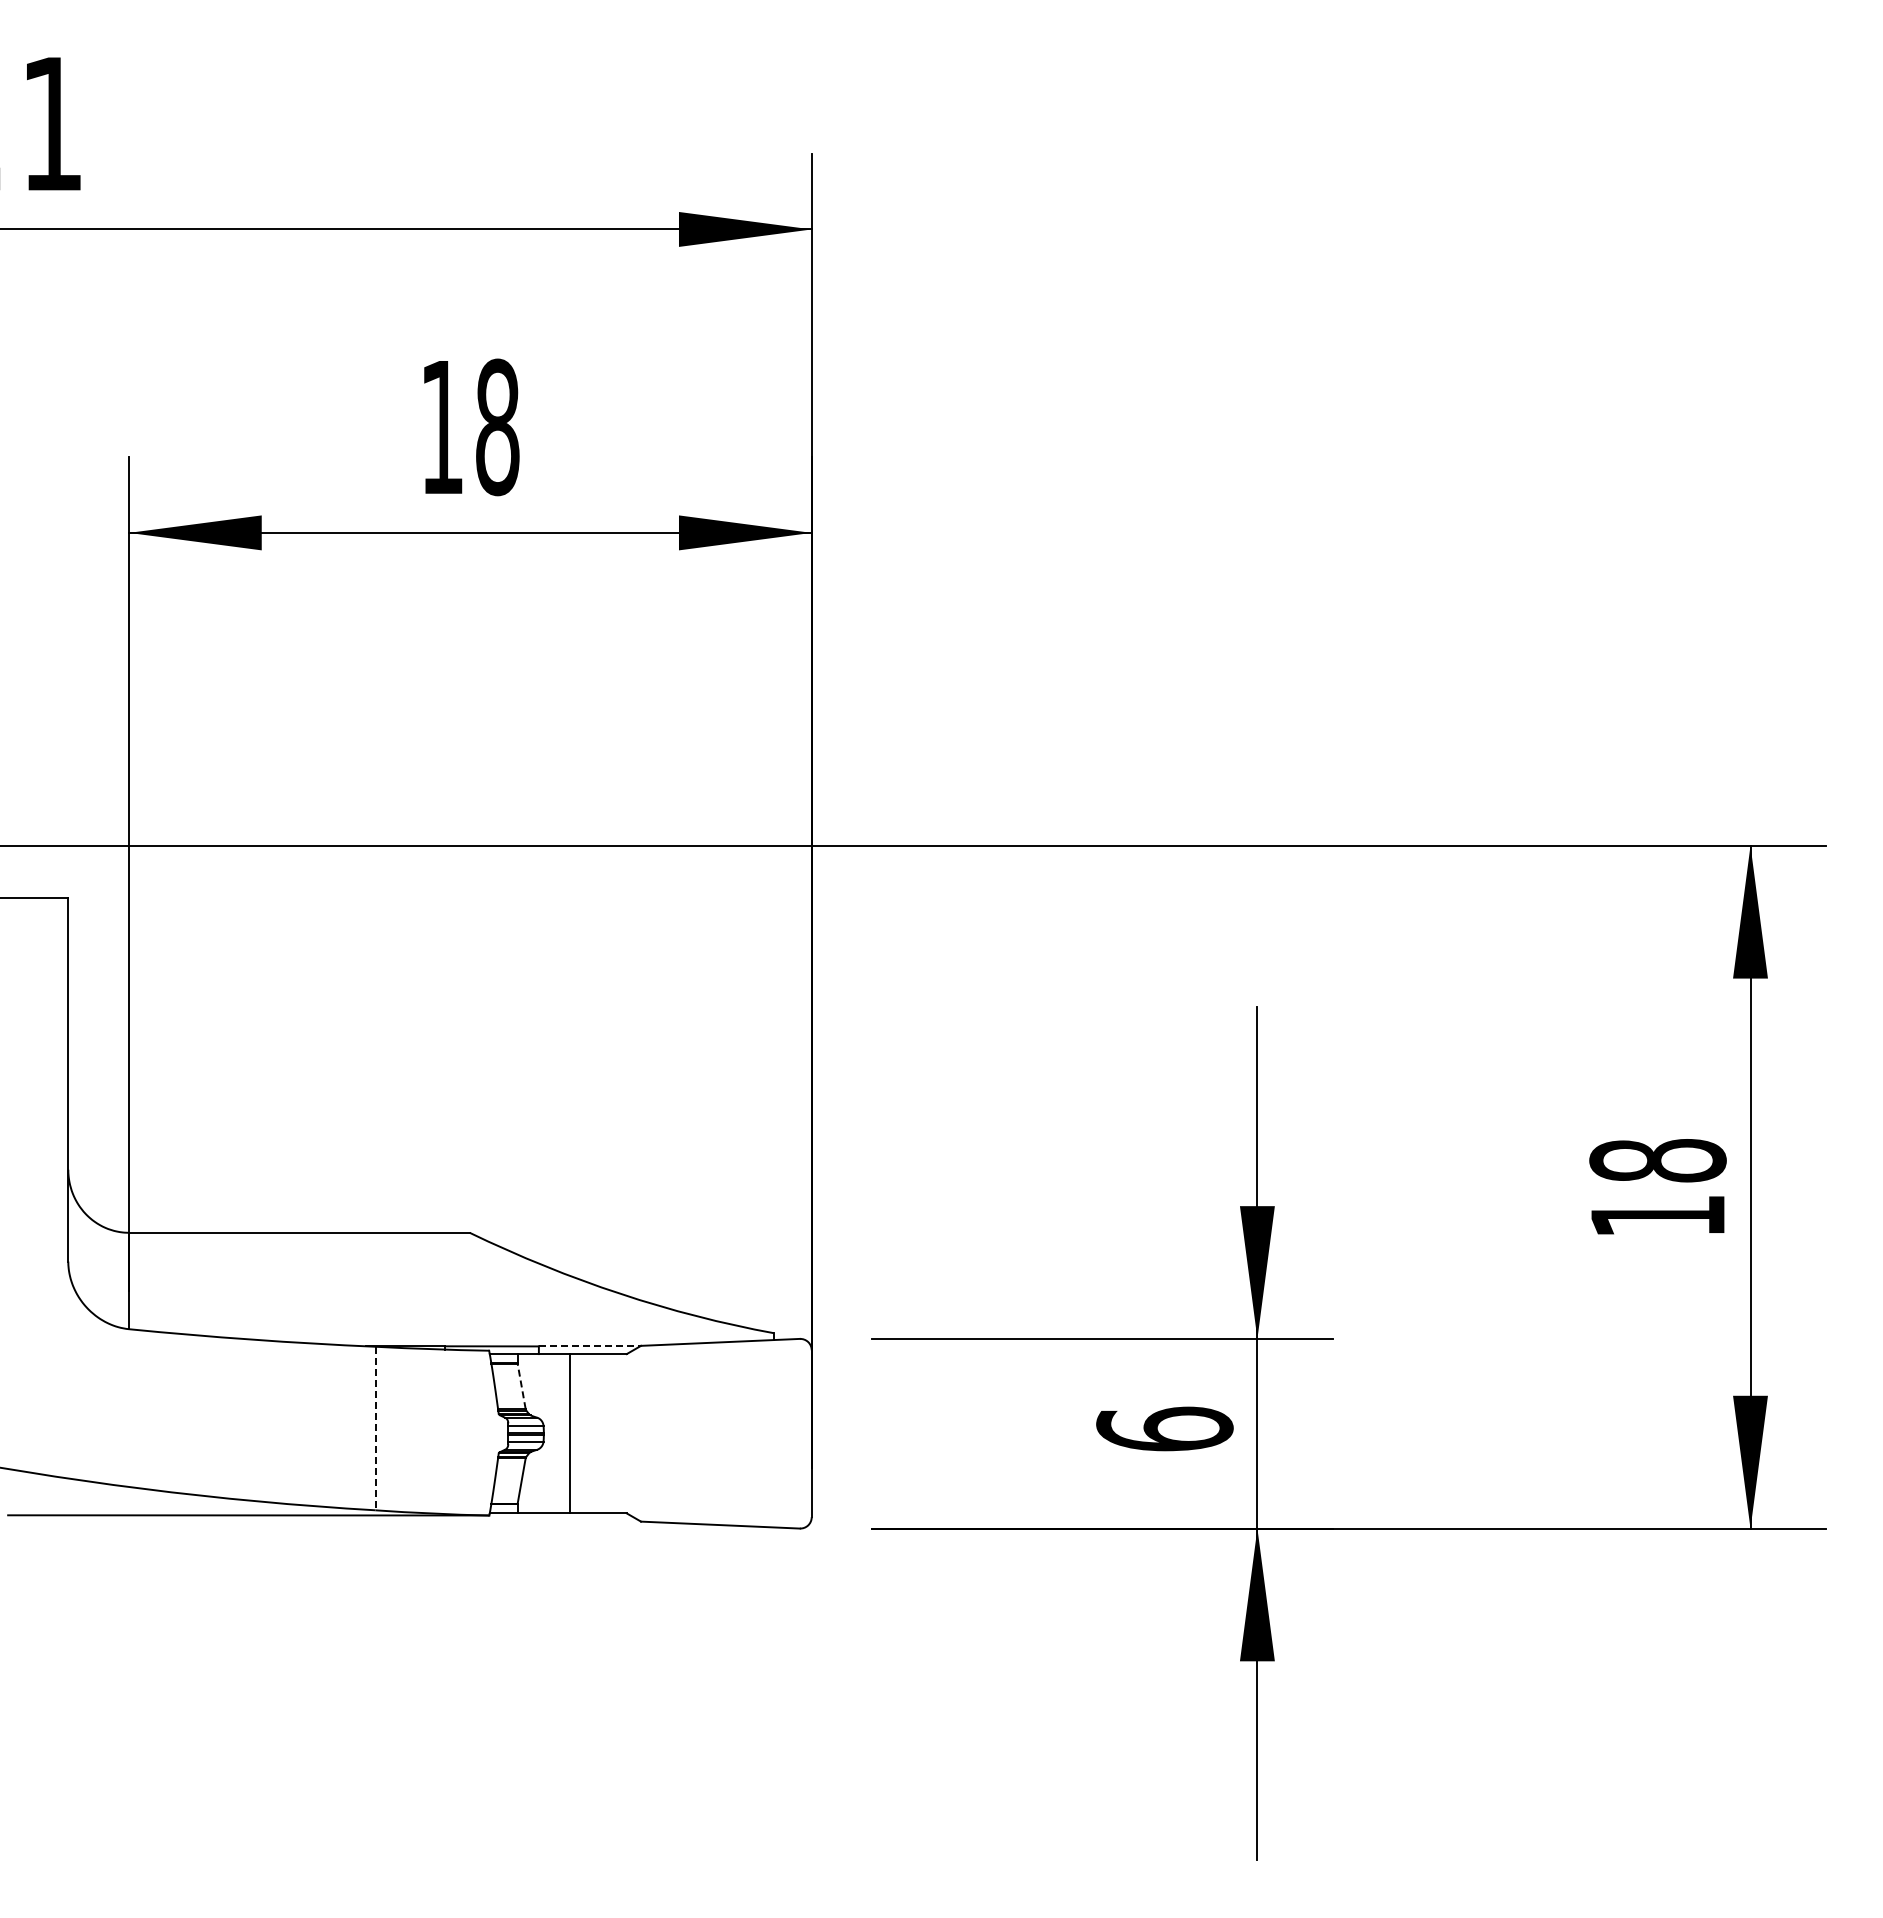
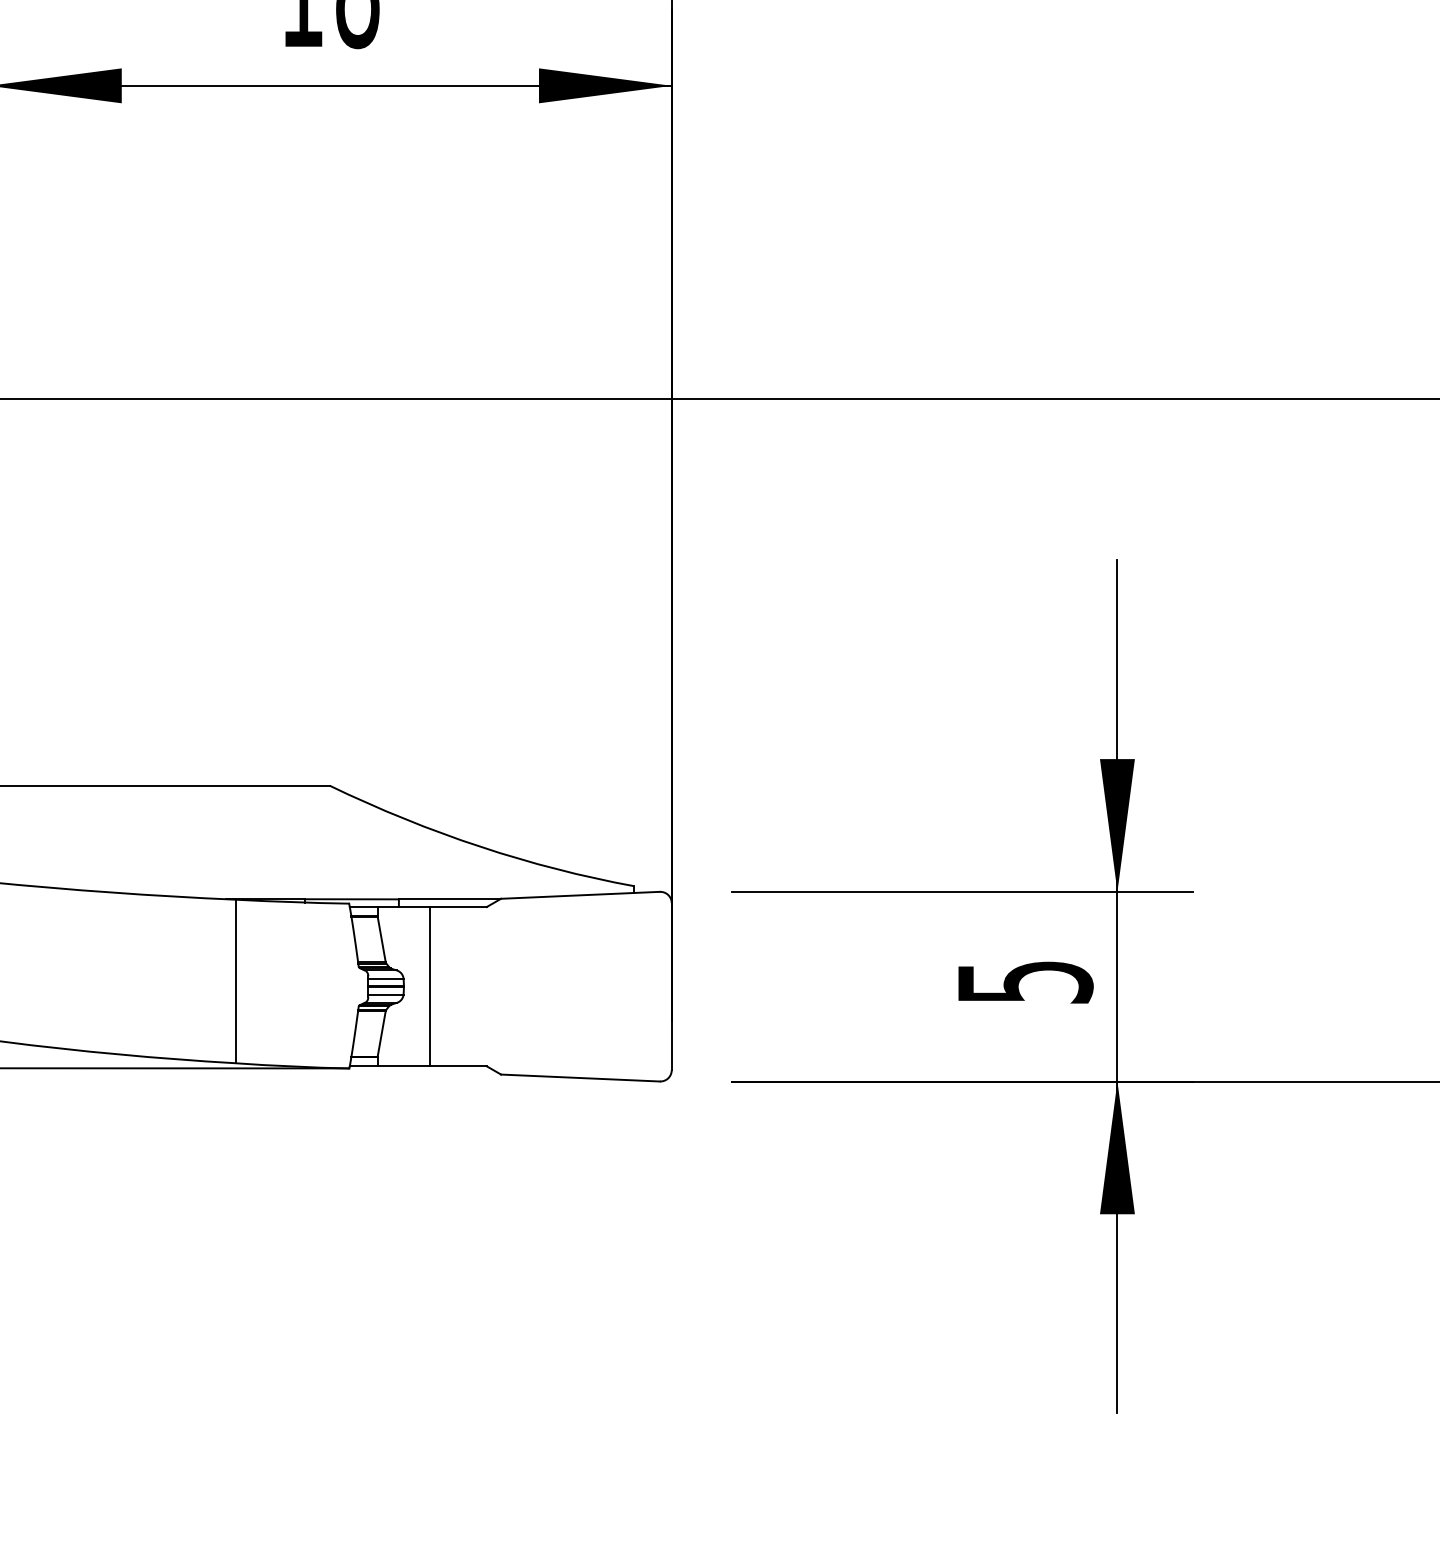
line: (589, 1346) -> (449, 899), dashed -> solid
line: (521, 1386) -> (381, 939), dashed -> solid
line: (375, 1428) -> (235, 981), dashed -> solid
text: (1164, 1428) -> (1024, 981), 6 -> 5

